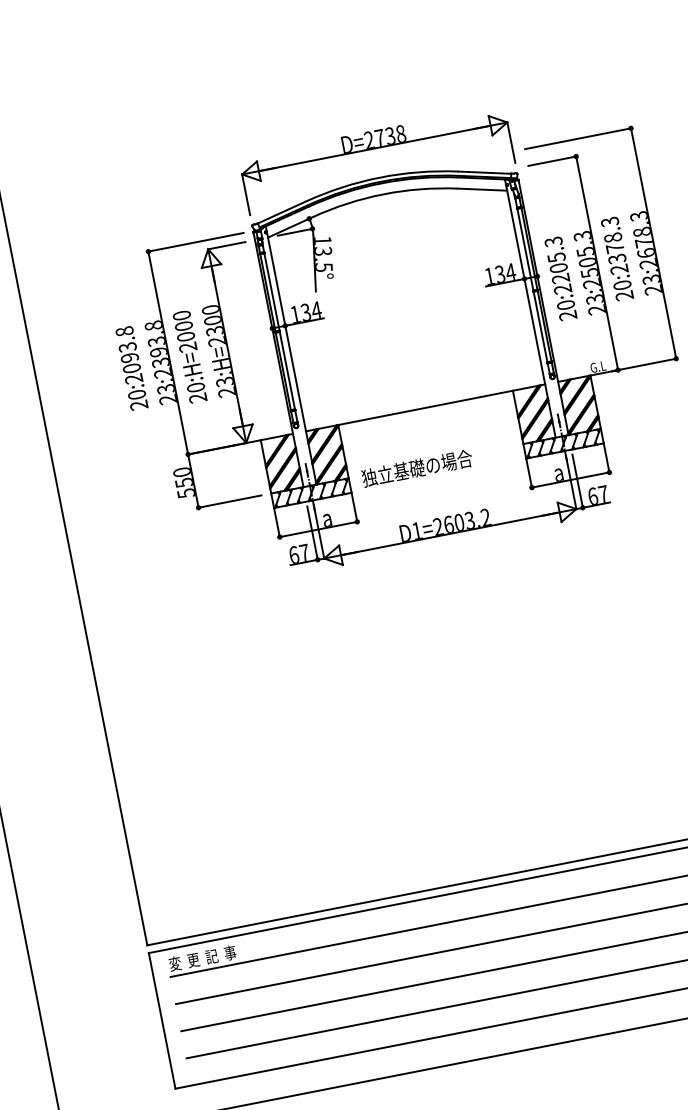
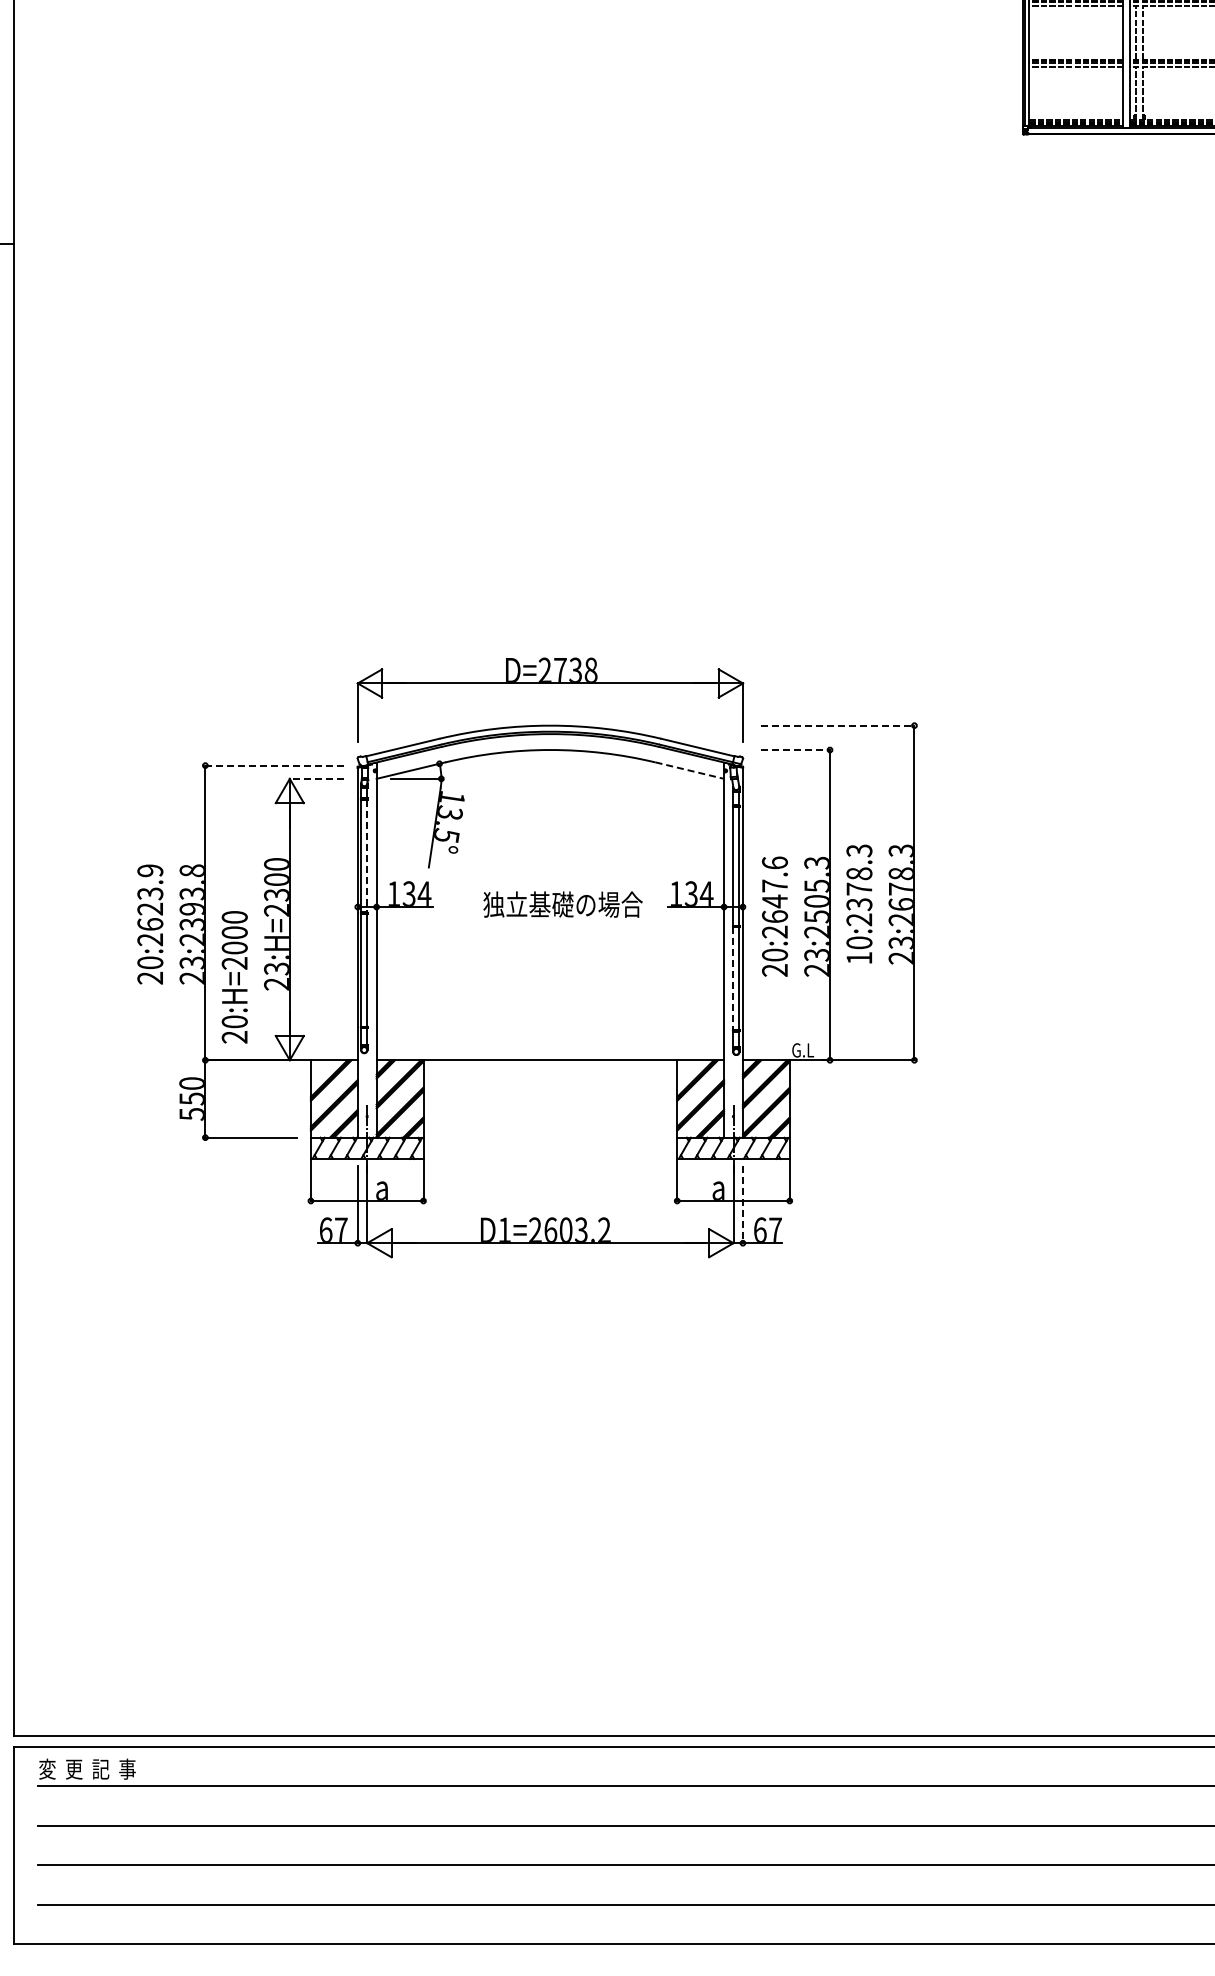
line: (578, 138) -> (837, 725), solid -> dashed
line: (552, 161) -> (795, 750), solid -> dashed
line: (482, 189) -> (690, 770), solid -> dashed
line: (195, 242) -> (273, 765), solid -> dashed
line: (226, 245) -> (316, 778), solid -> dashed
text: (557, 259) -> (775, 889), 20:2205.3 -> 20:2647.6
line: (272, 292) -> (367, 856), solid -> dashed
text: (623, 296) -> (858, 958), 20:2378.3 -> 10:2378.3
line: (540, 327) -> (733, 979), solid -> dashed
text: (128, 349) -> (150, 897), 20:2093.8 -> 20:2623.9
text: (189, 357) -> (234, 977), moved
text: (416, 468) -> (562, 904), moved
line: (577, 481) -> (742, 1204), solid -> dashed

